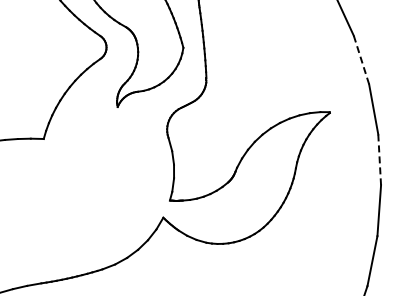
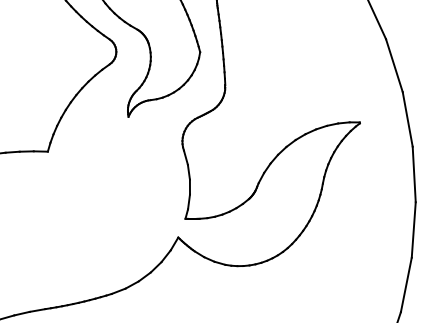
line: (361, 59) -> (394, 64), dashed -> solid
line: (379, 159) -> (414, 174), dashed -> solid

